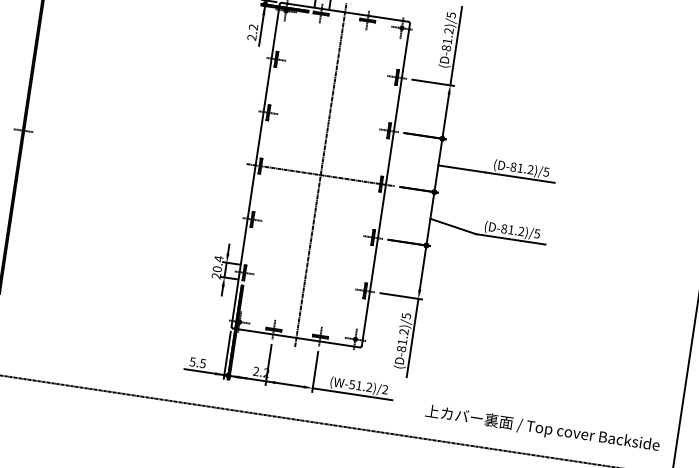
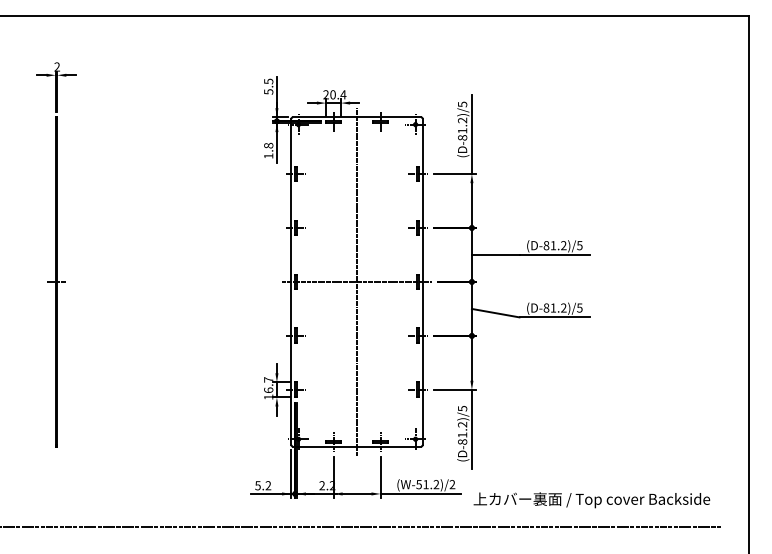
text: (252, 32) -> (268, 150), 2.2 -> 1.8
text: (217, 266) -> (268, 387), 20.4 -> 16.7
text: (203, 363) -> (268, 485), 5.5 -> 5.2
text: (542, 429) -> (591, 500), moved

